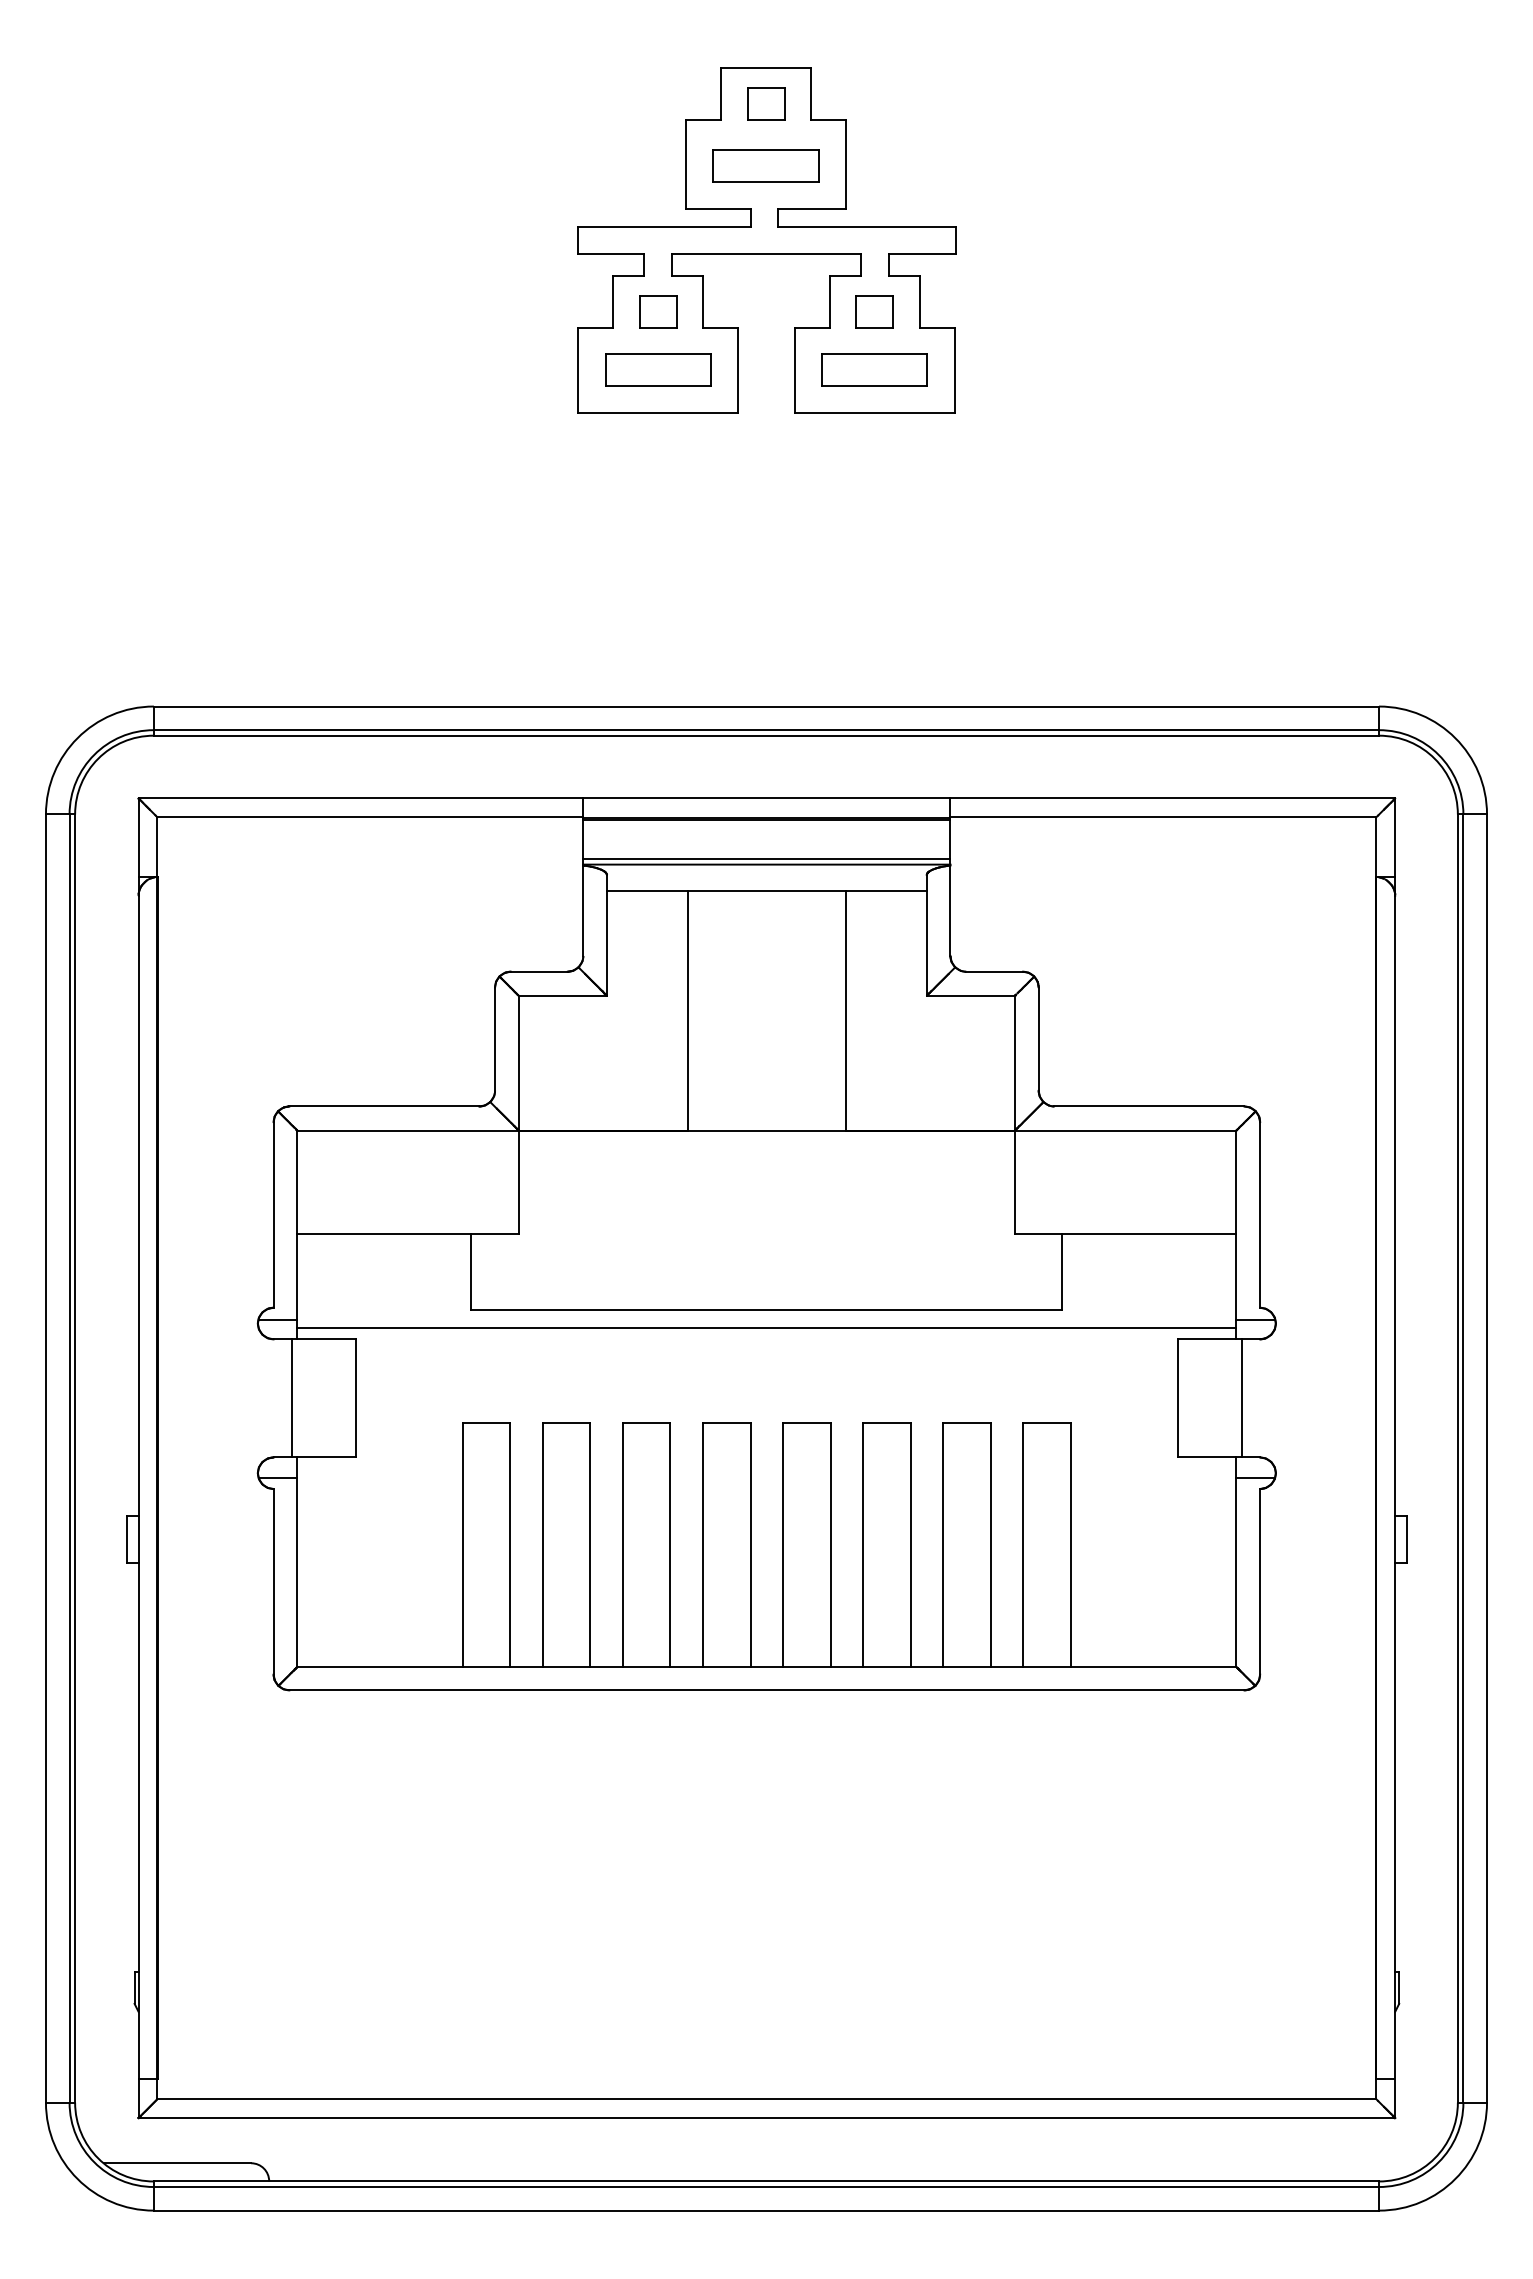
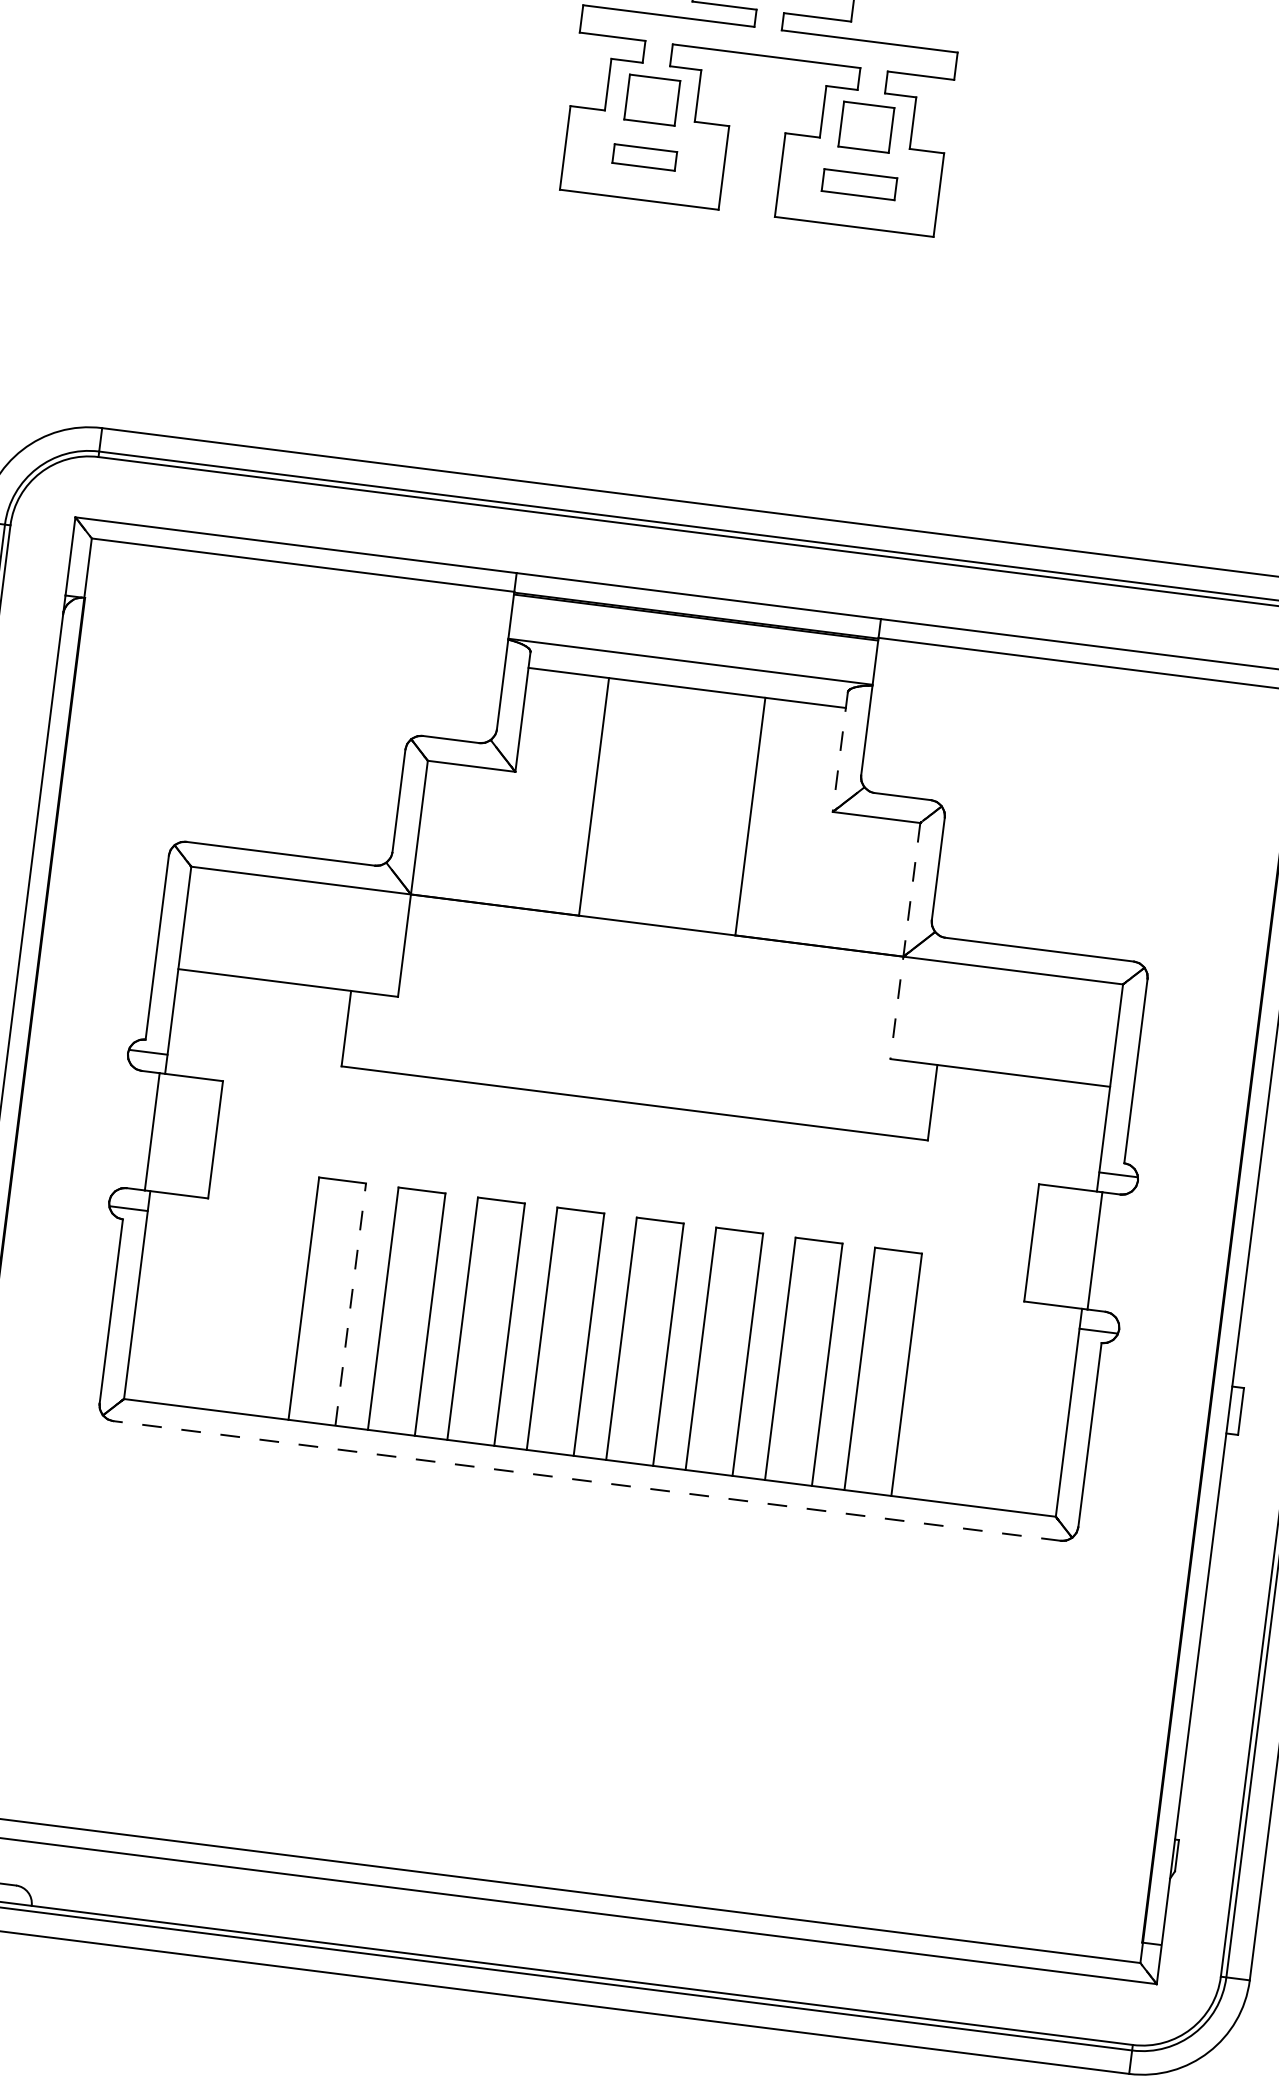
part: (658, 311) -> (652, 99), size x1.4
part: (874, 311) -> (866, 126), size x1.4
part: (658, 369) -> (645, 156), size x0.6
part: (874, 369) -> (859, 184), size x0.7
line: (766, 859) -> (690, 656), removed
line: (926, 935) -> (839, 752), solid -> dashed
line: (1015, 1114) -> (905, 940), solid -> dashed
line: (766, 1328) -> (631, 1121), removed
line: (510, 1544) -> (350, 1304), solid -> dashed
line: (766, 1690) -> (586, 1481), solid -> dashed

